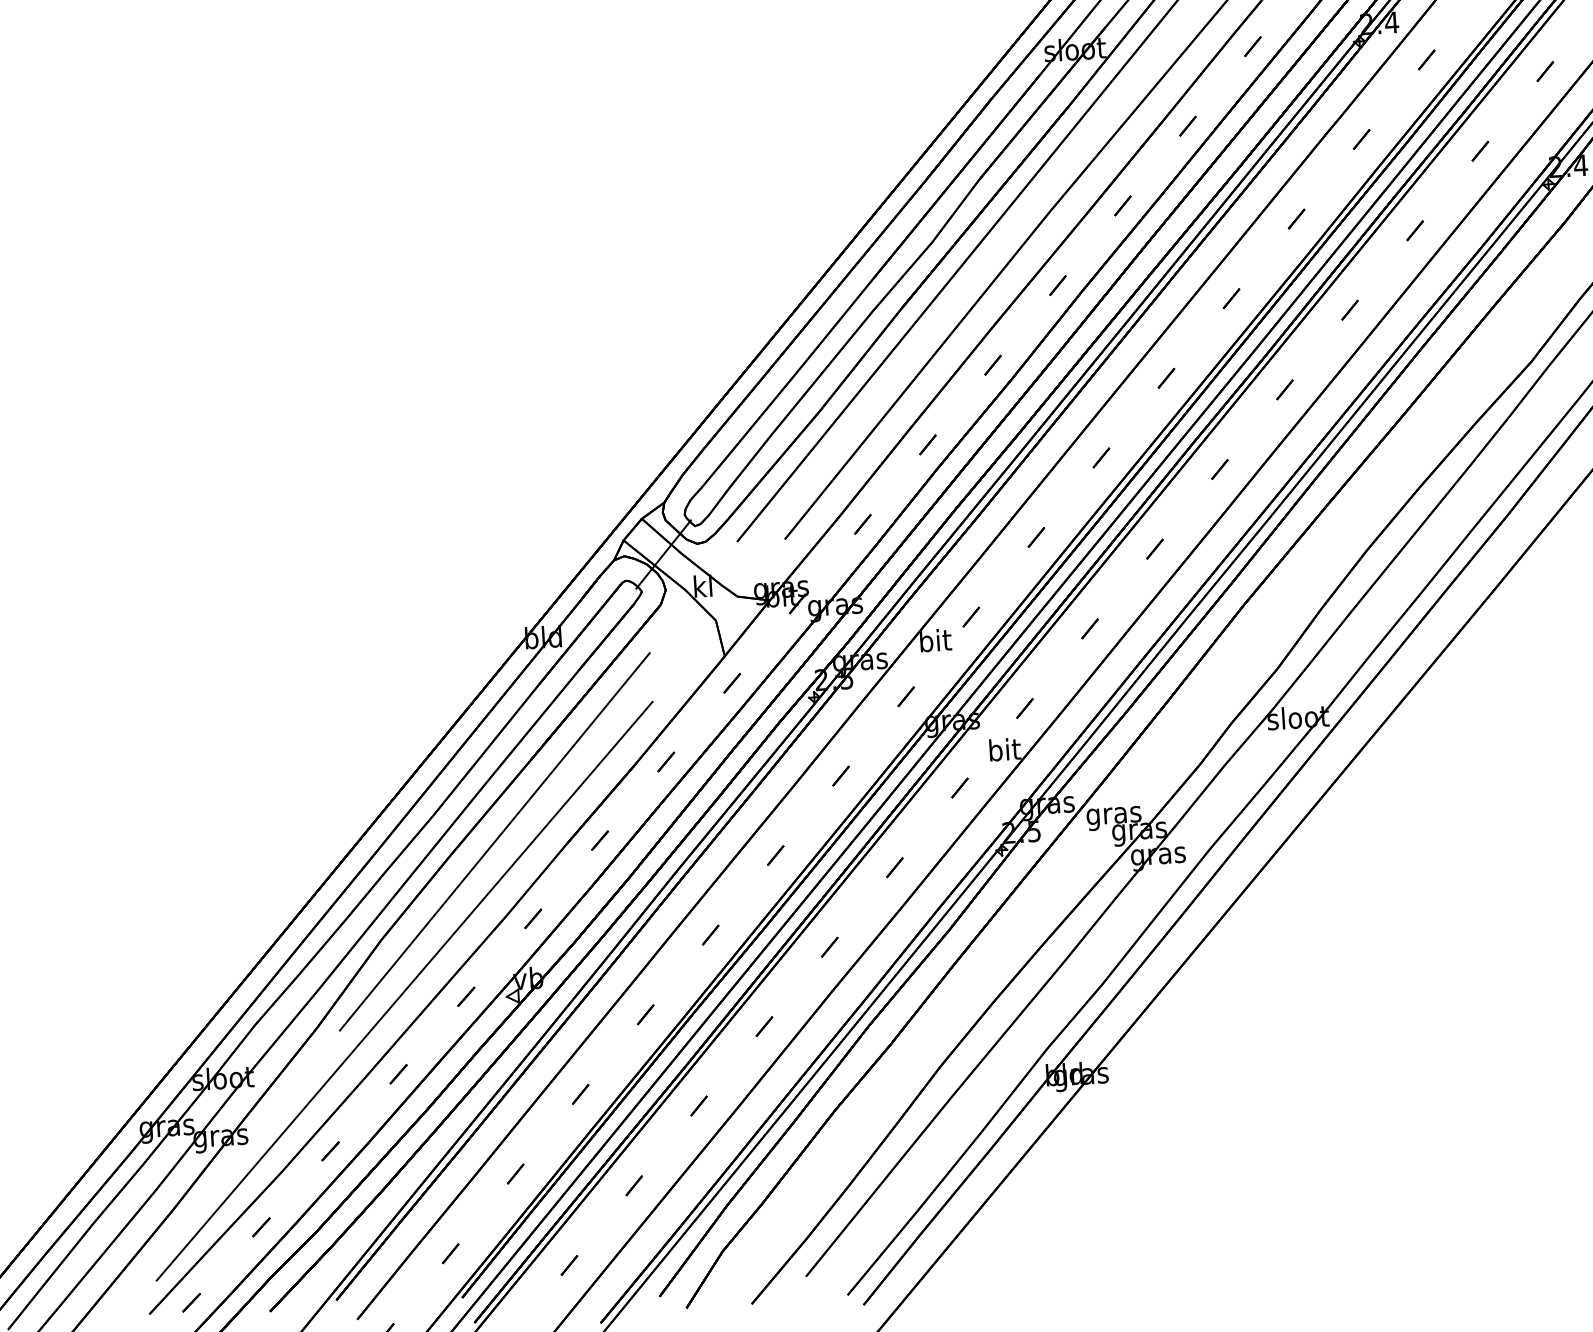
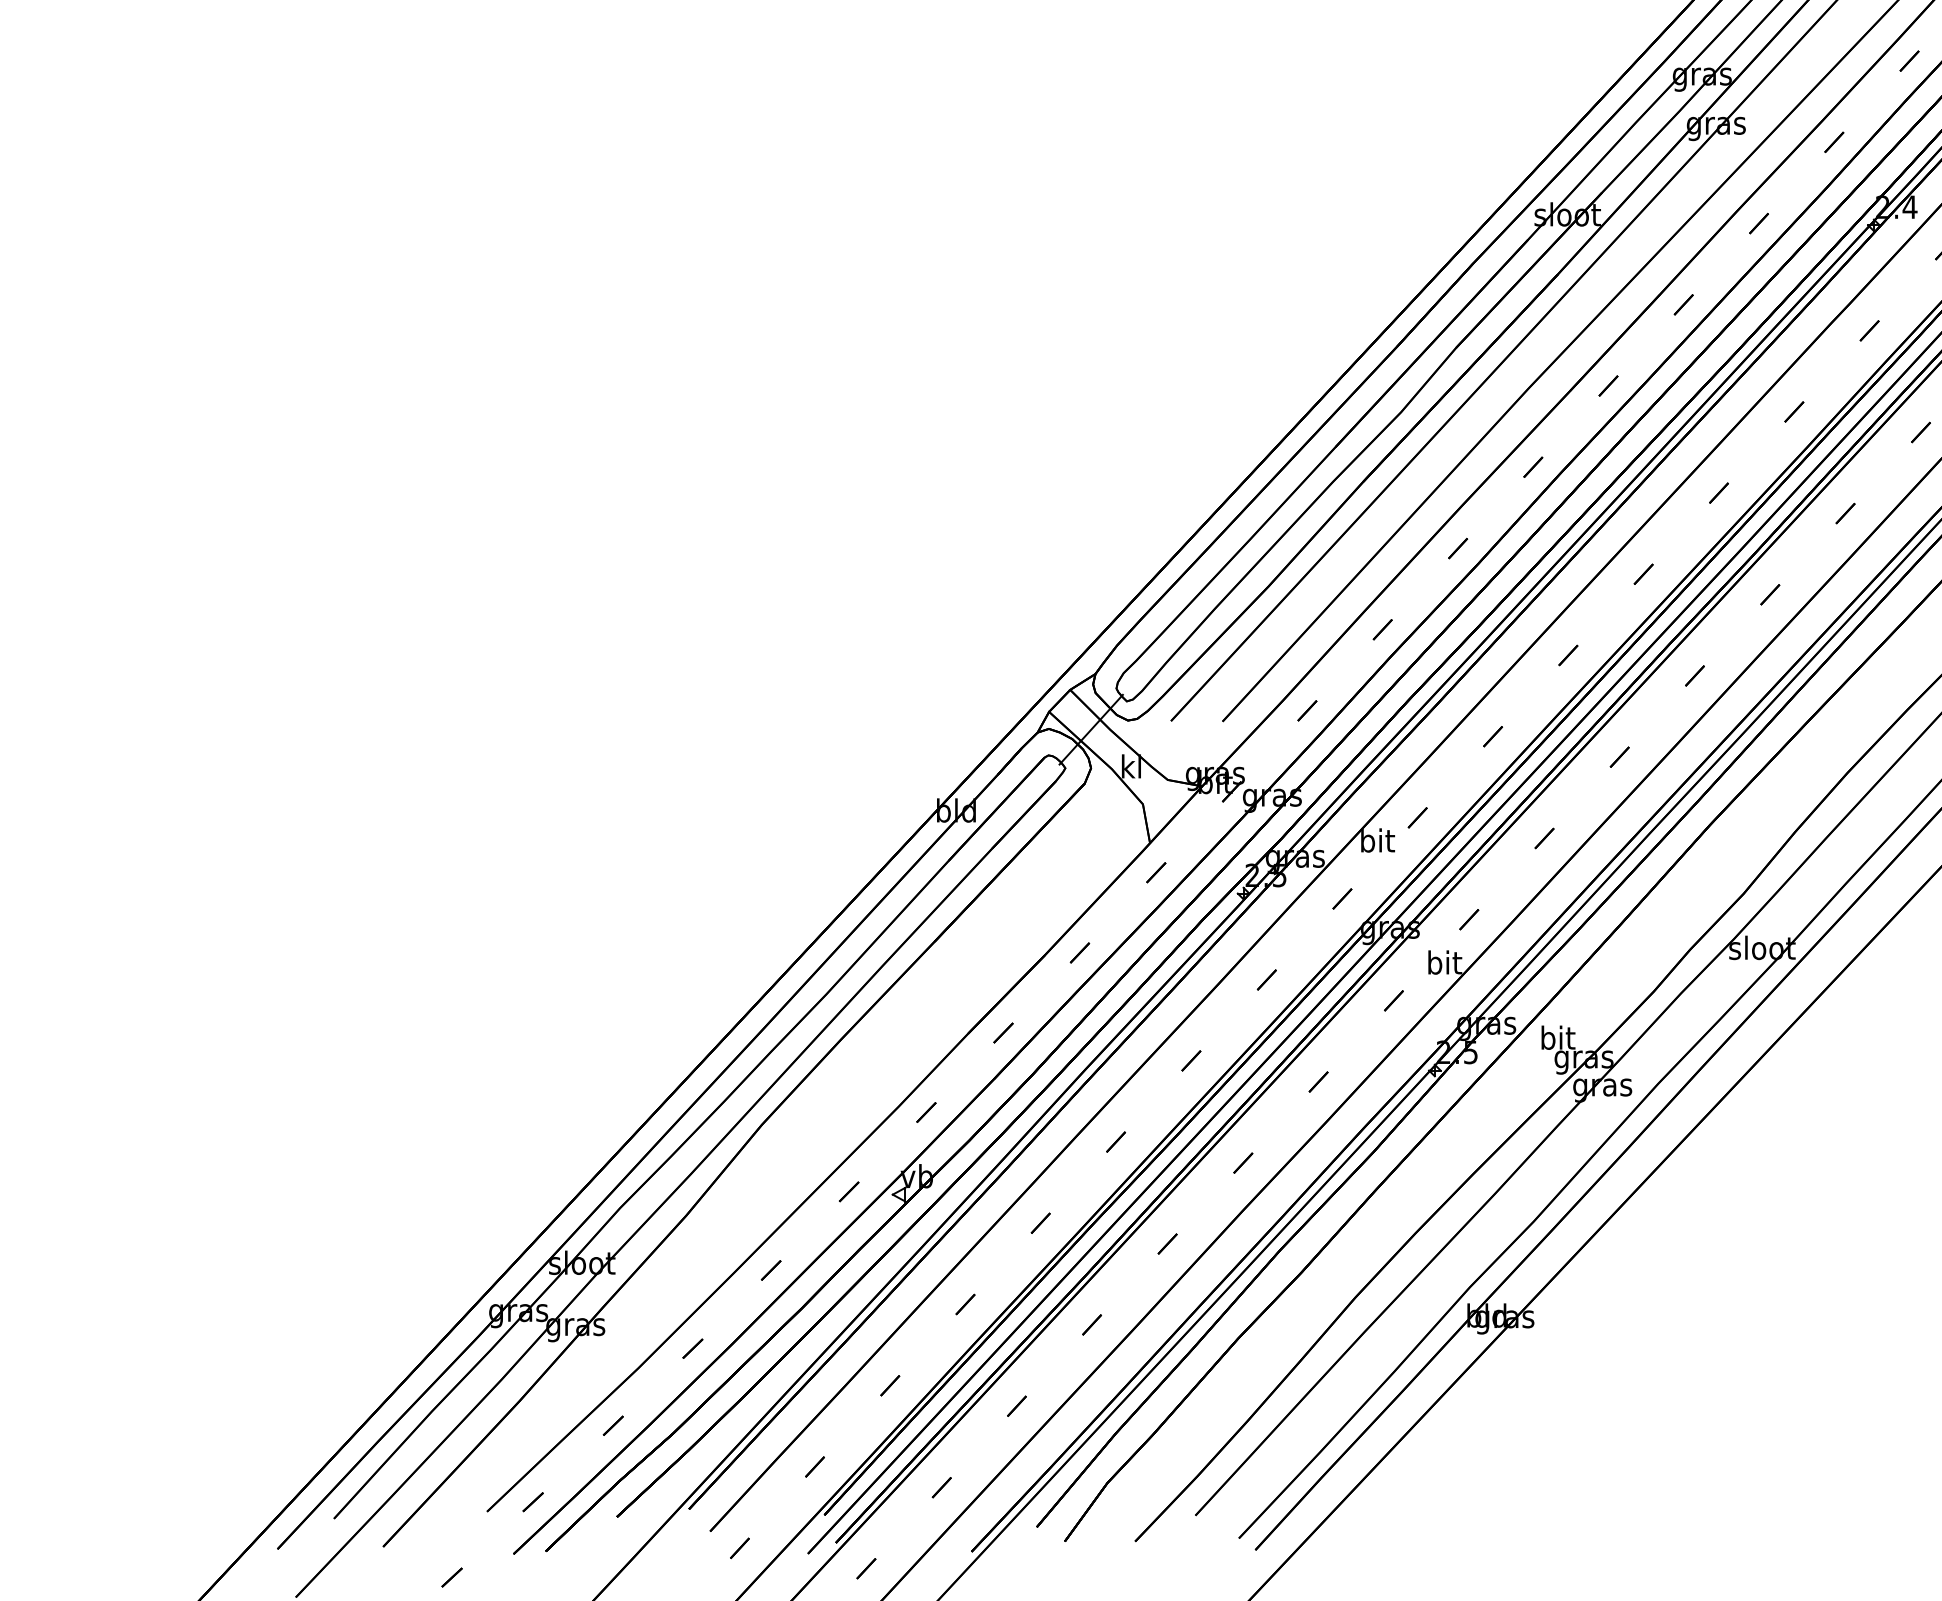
text: (1113, 815) -> (1557, 1040), gras -> bit
line: (494, 841) -> (890, 1026), removed
line: (404, 991) -> (783, 1181), removed

